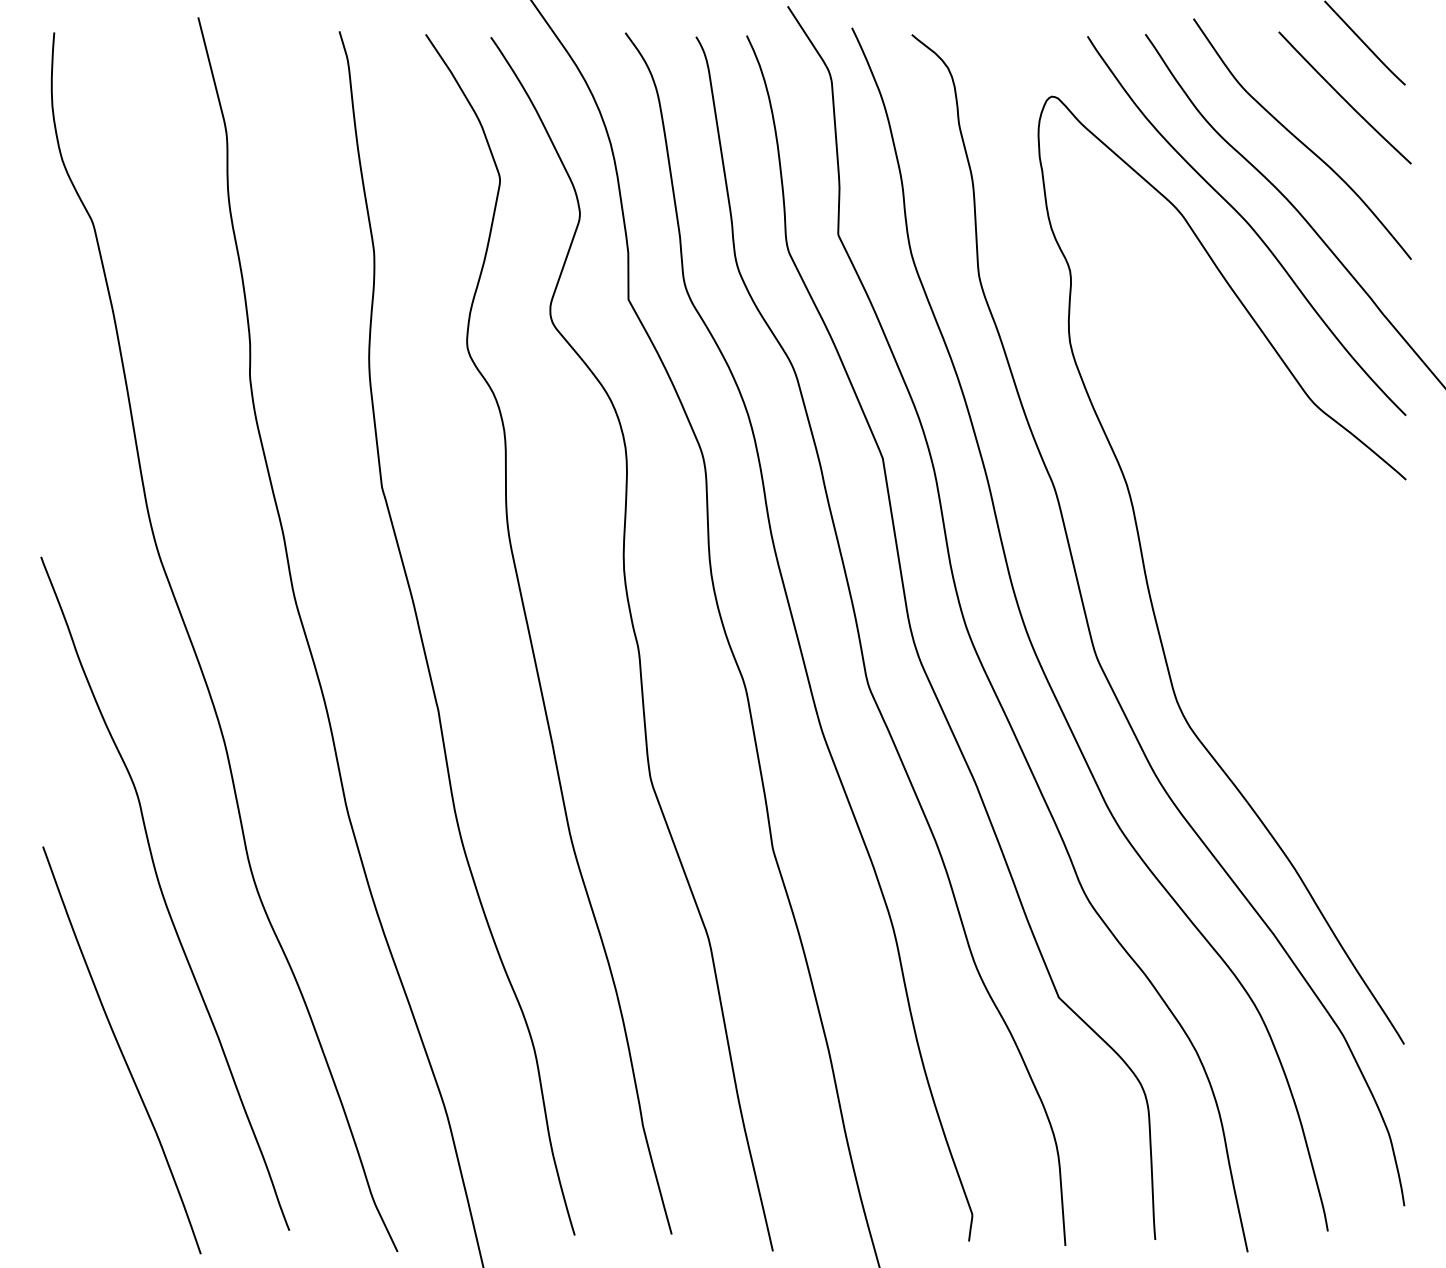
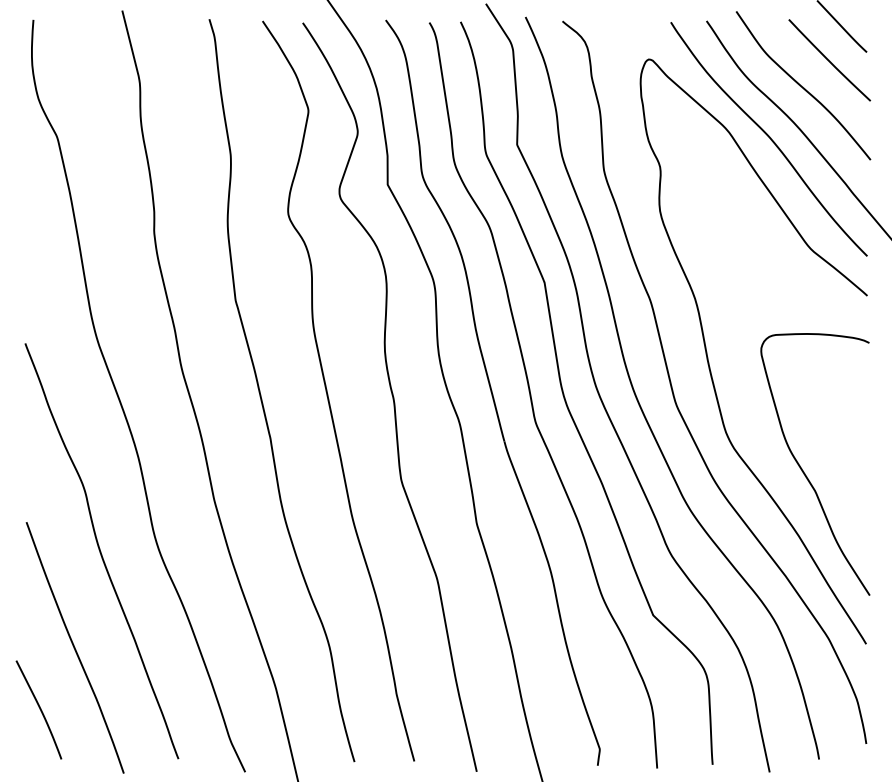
curve: (1304, 764) -> (804, 471), added
curve: (64, 1150) -> (39, 709), added

